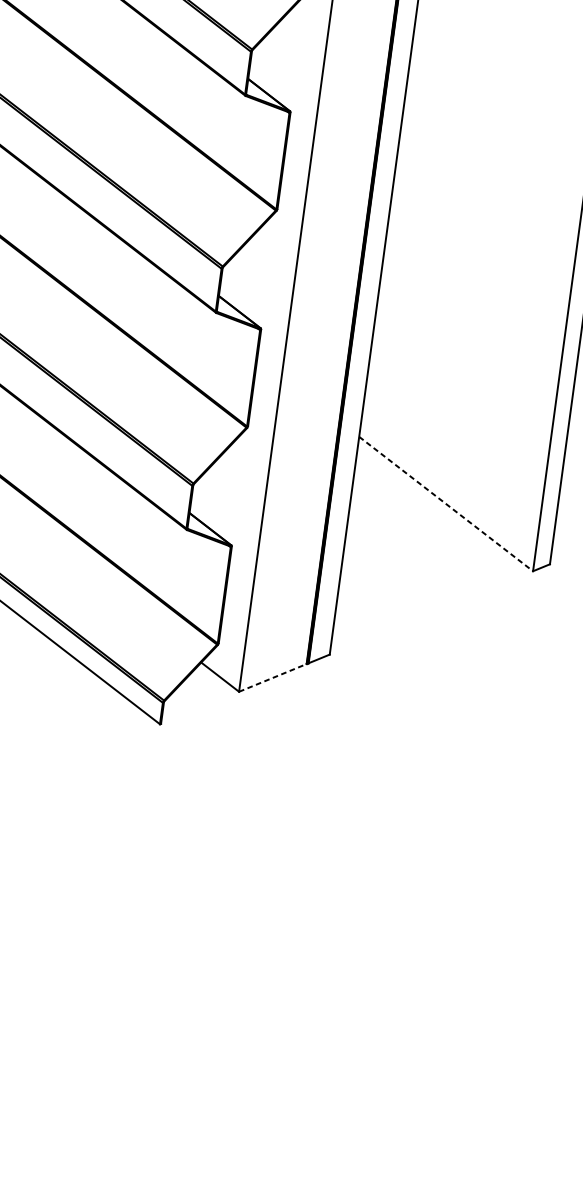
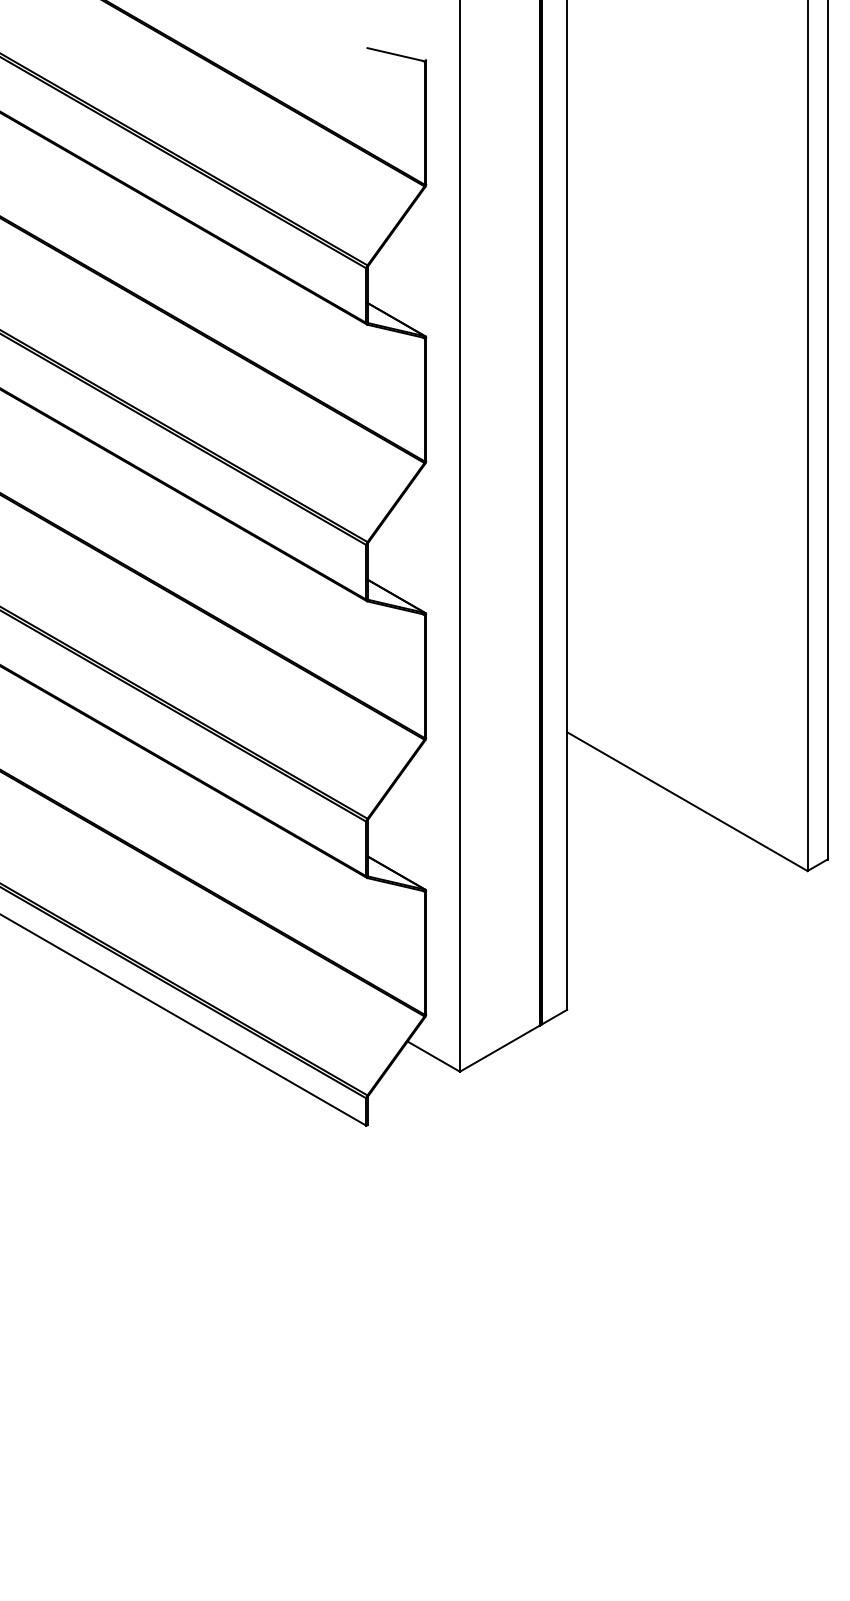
line: (446, 503) -> (687, 801), dashed -> solid
line: (273, 677) -> (500, 1048), dashed -> solid

